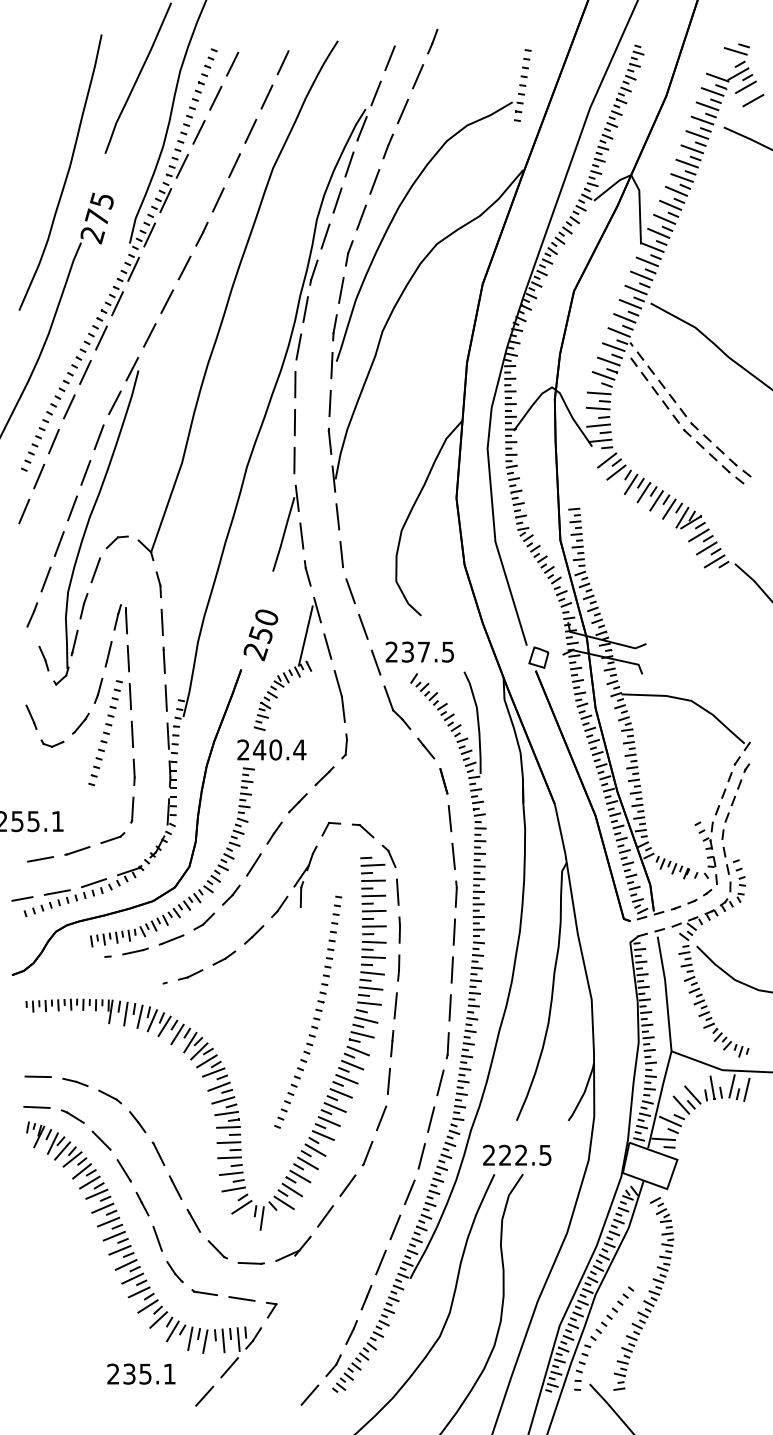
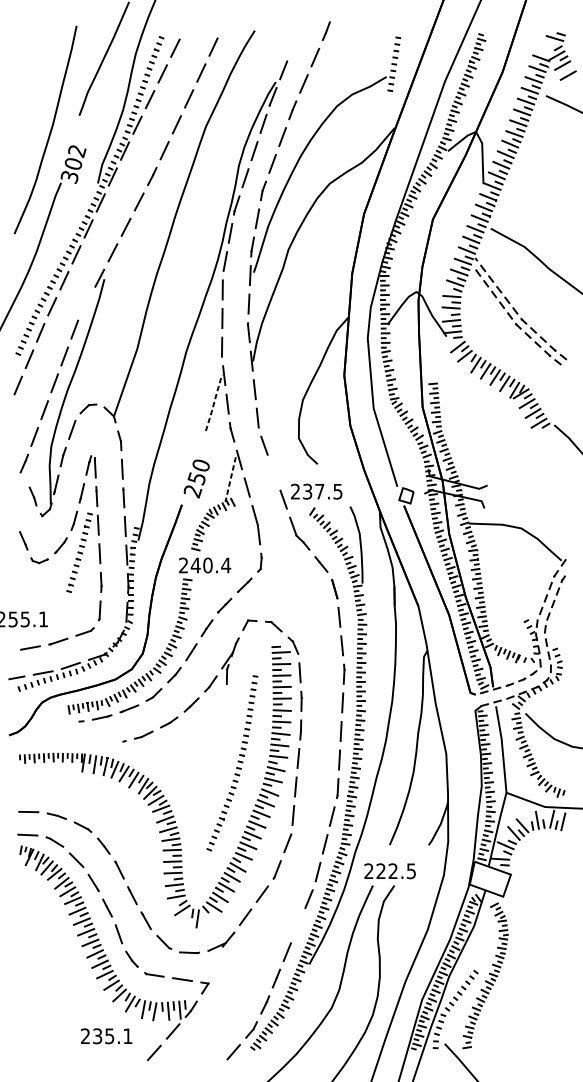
line: (389, 58) -> (293, 43), removed
text: (97, 218) -> (73, 164), 275 -> 302
line: (114, 402) -> (86, 303), removed
line: (284, 534) -> (214, 402), solid -> dashed
line: (363, 626) -> (274, 472), removed
line: (305, 636) -> (230, 479), solid -> dashed
line: (395, 1227) -> (298, 925), removed

